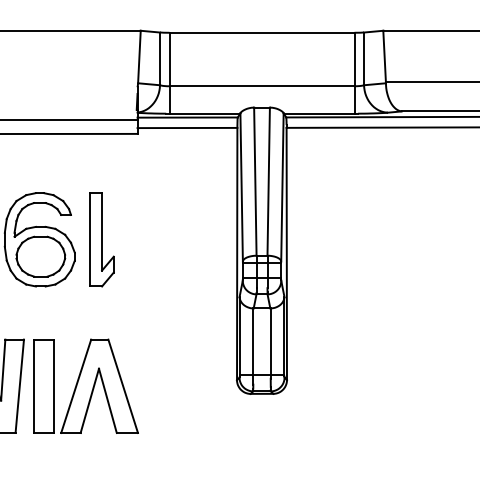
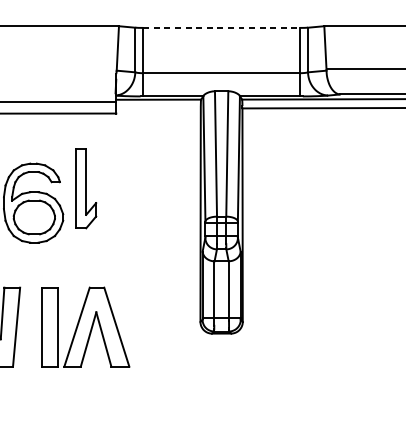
line: (262, 32) -> (222, 27), solid -> dashed
line: (187, 127) -> (158, 108), removed
part: (101, 239) -> (85, 188), moved
part: (85, 385) -> (84, 326), moved

